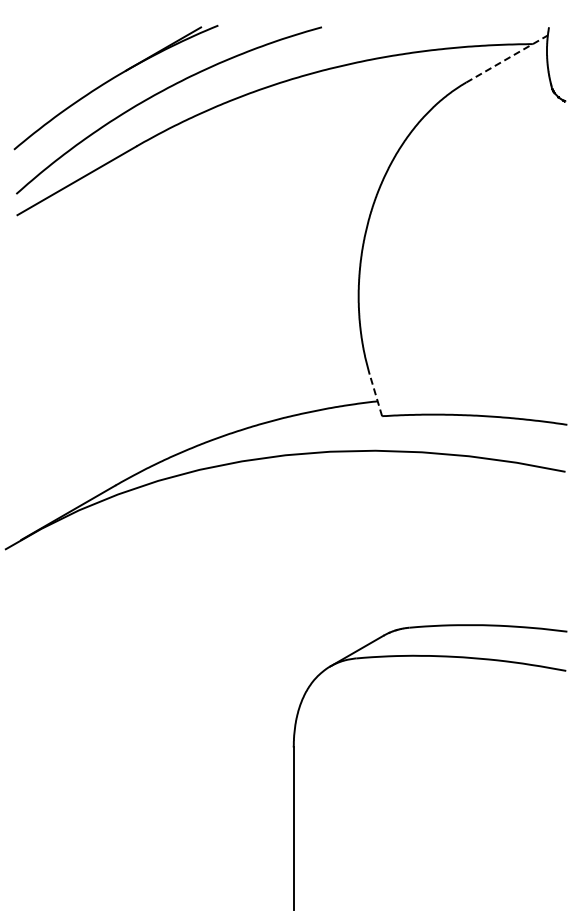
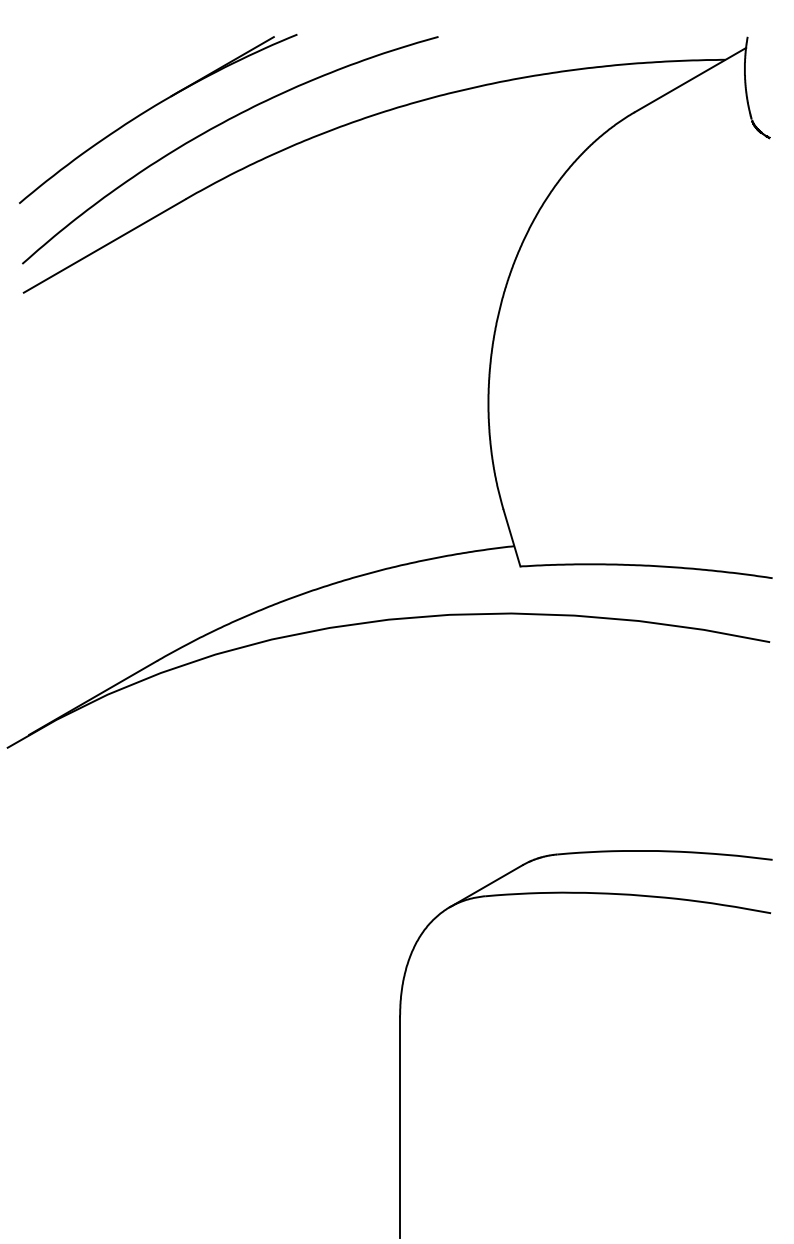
line: (507, 58) -> (691, 79), dashed -> solid
line: (375, 395) -> (511, 538), dashed -> solid

